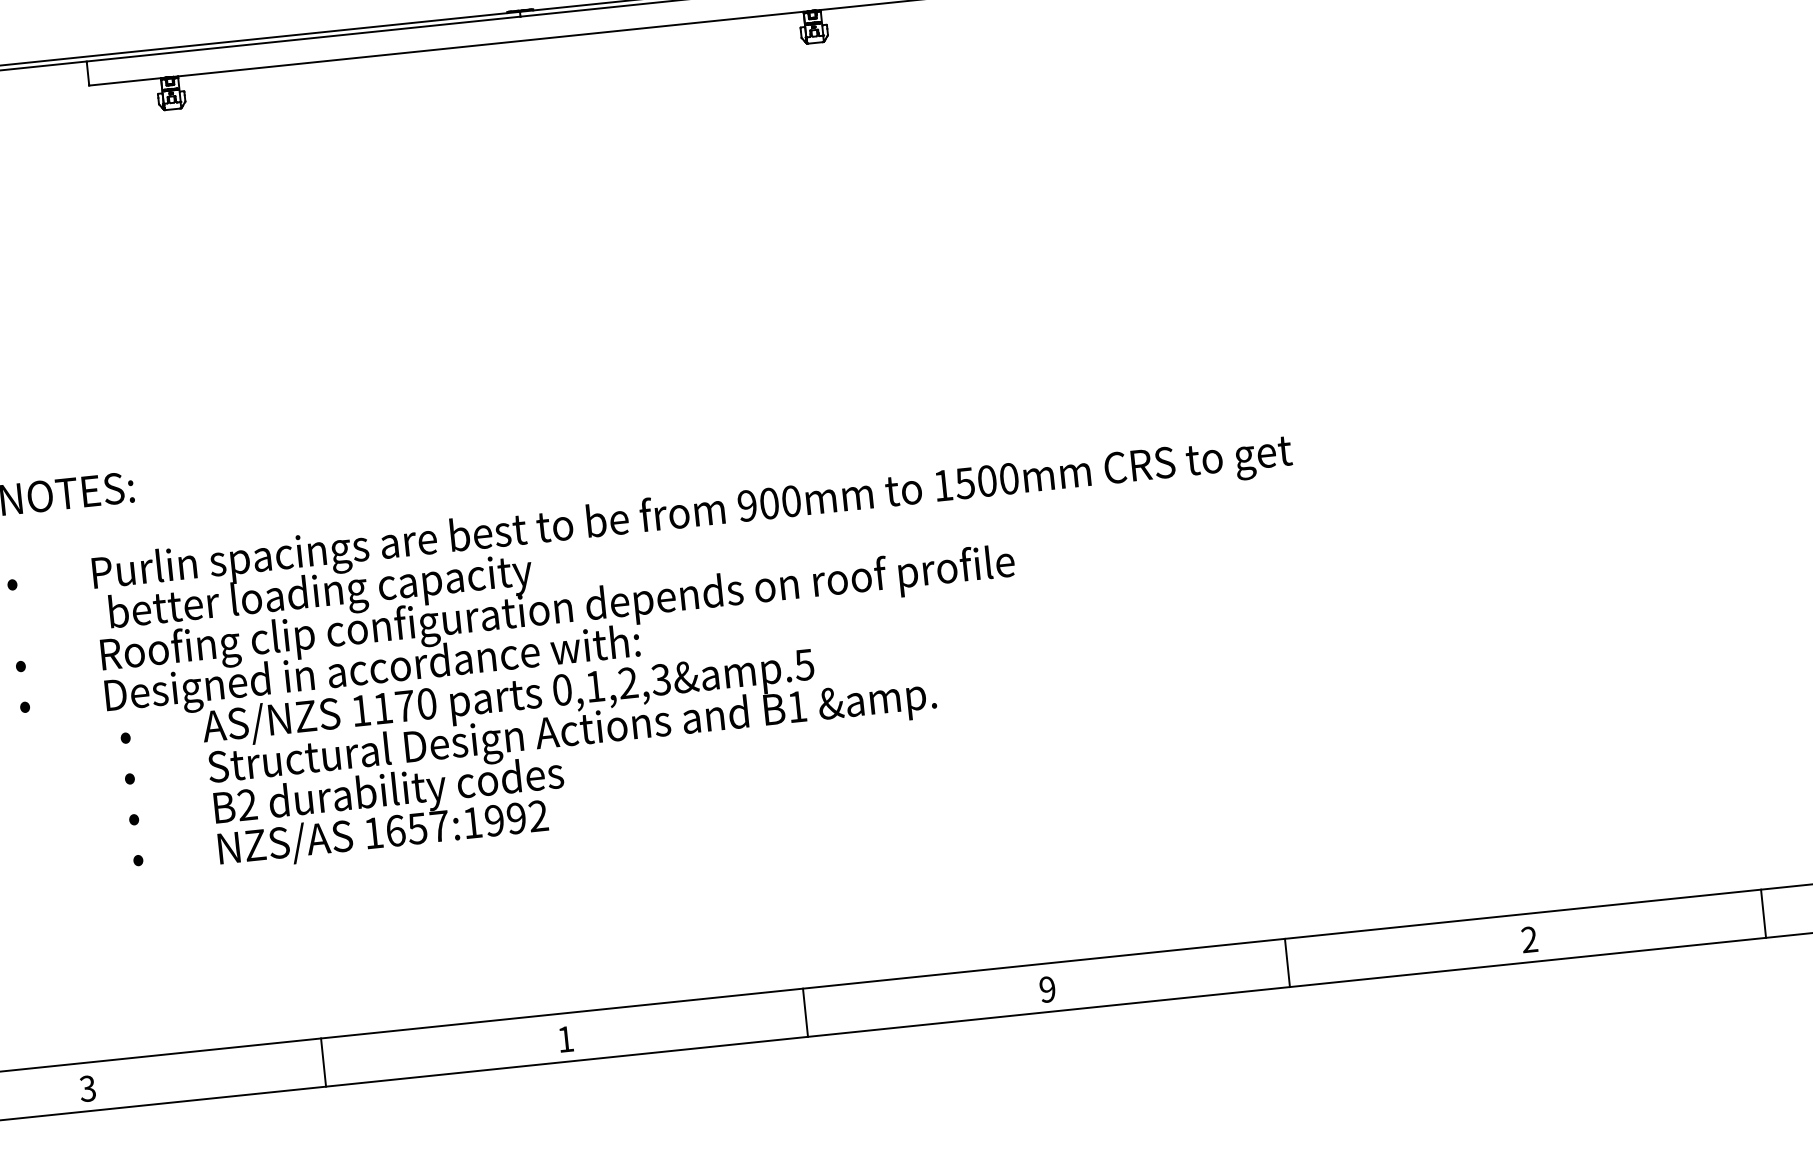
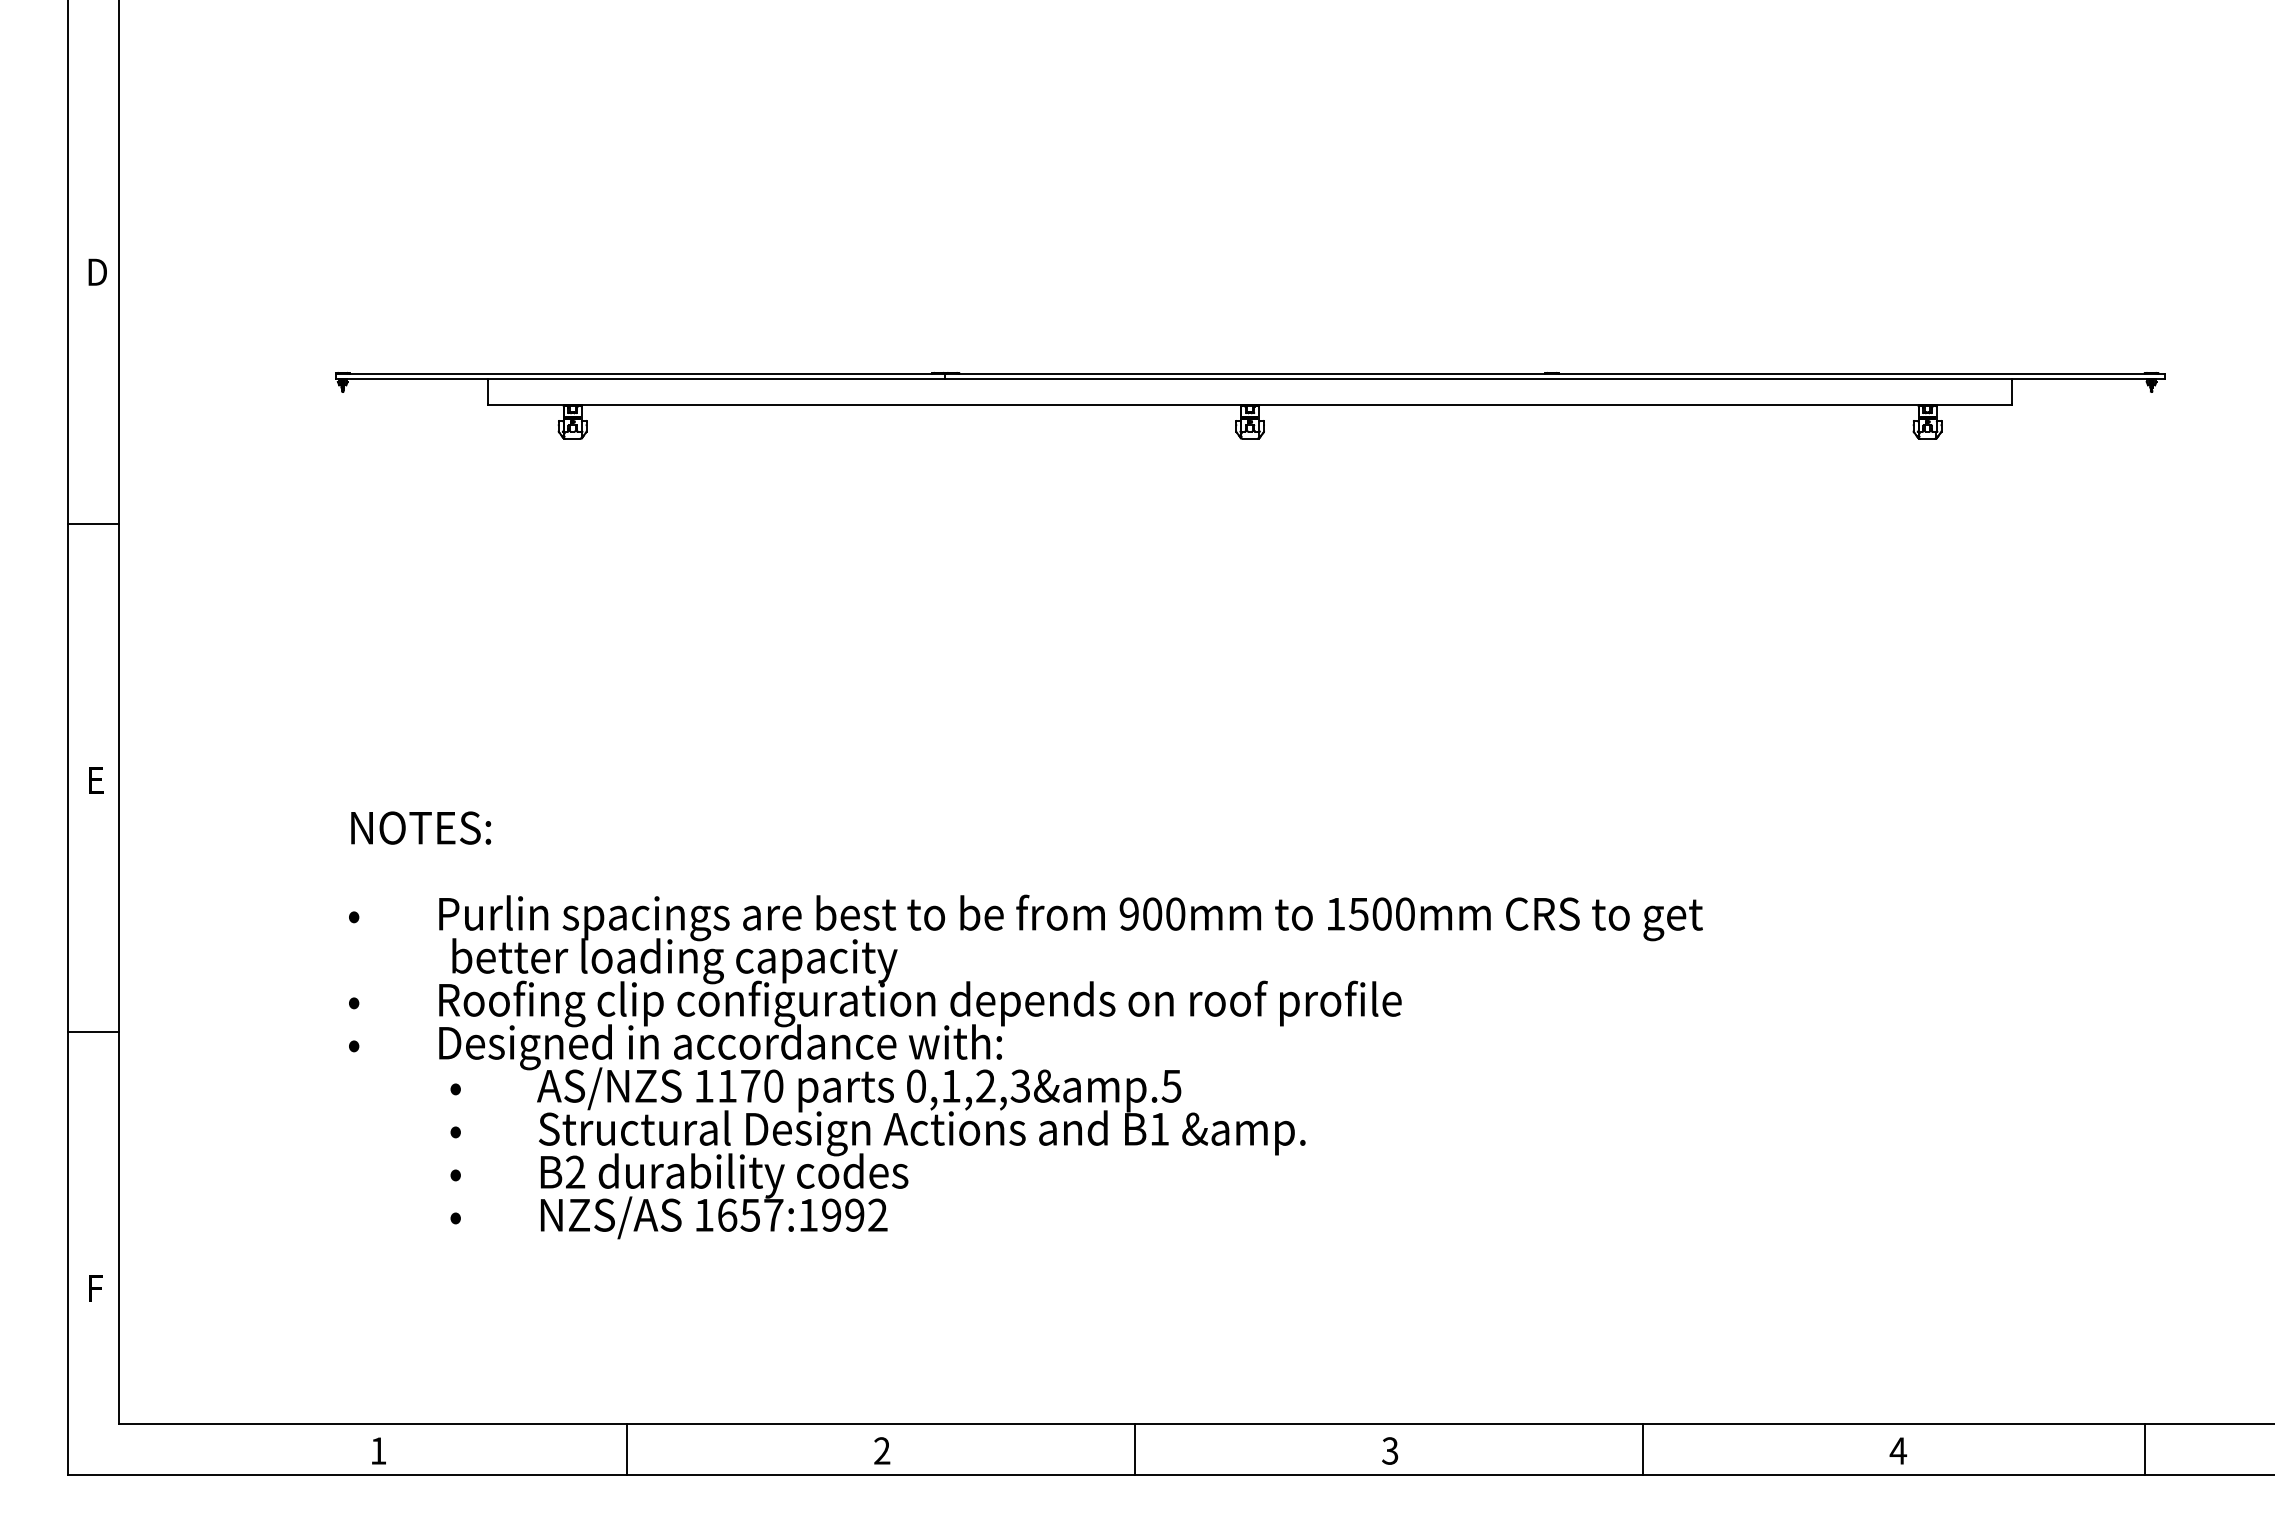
text: (1529, 939) -> (1898, 1450), 2 -> 4
text: (1047, 989) -> (1390, 1450), 9 -> 3
text: (565, 1038) -> (882, 1450), 1 -> 2
text: (87, 1088) -> (378, 1450), 3 -> 1

